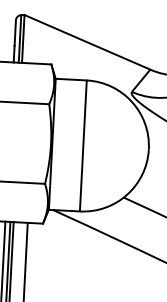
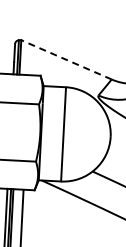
line: (87, 41) -> (66, 59), solid -> dashed

